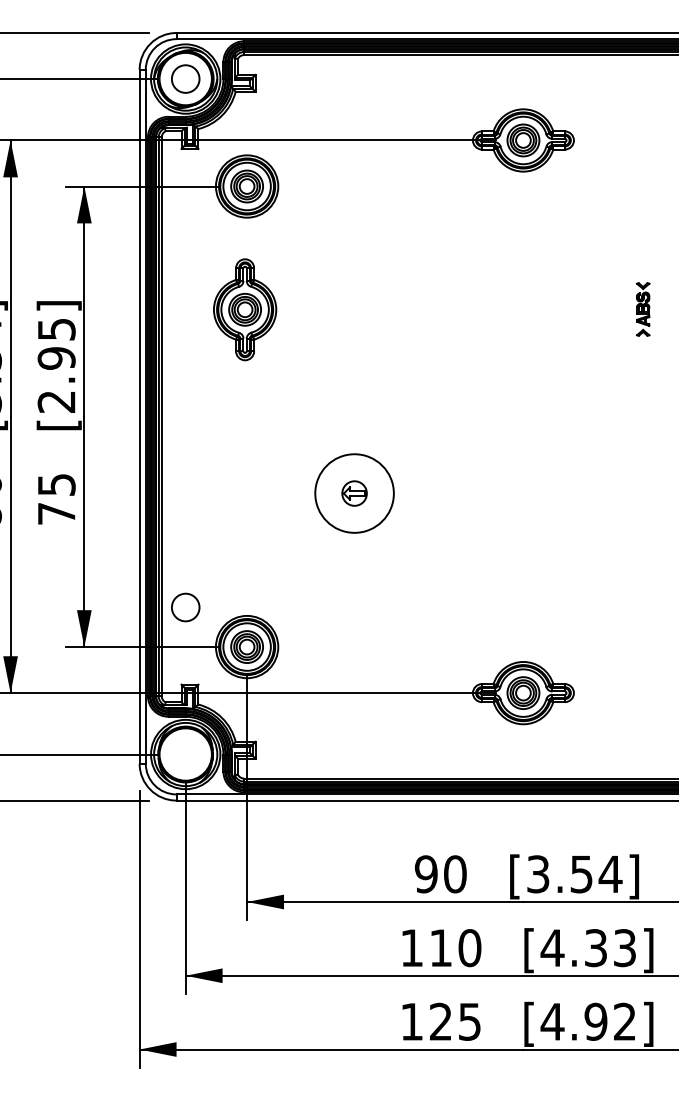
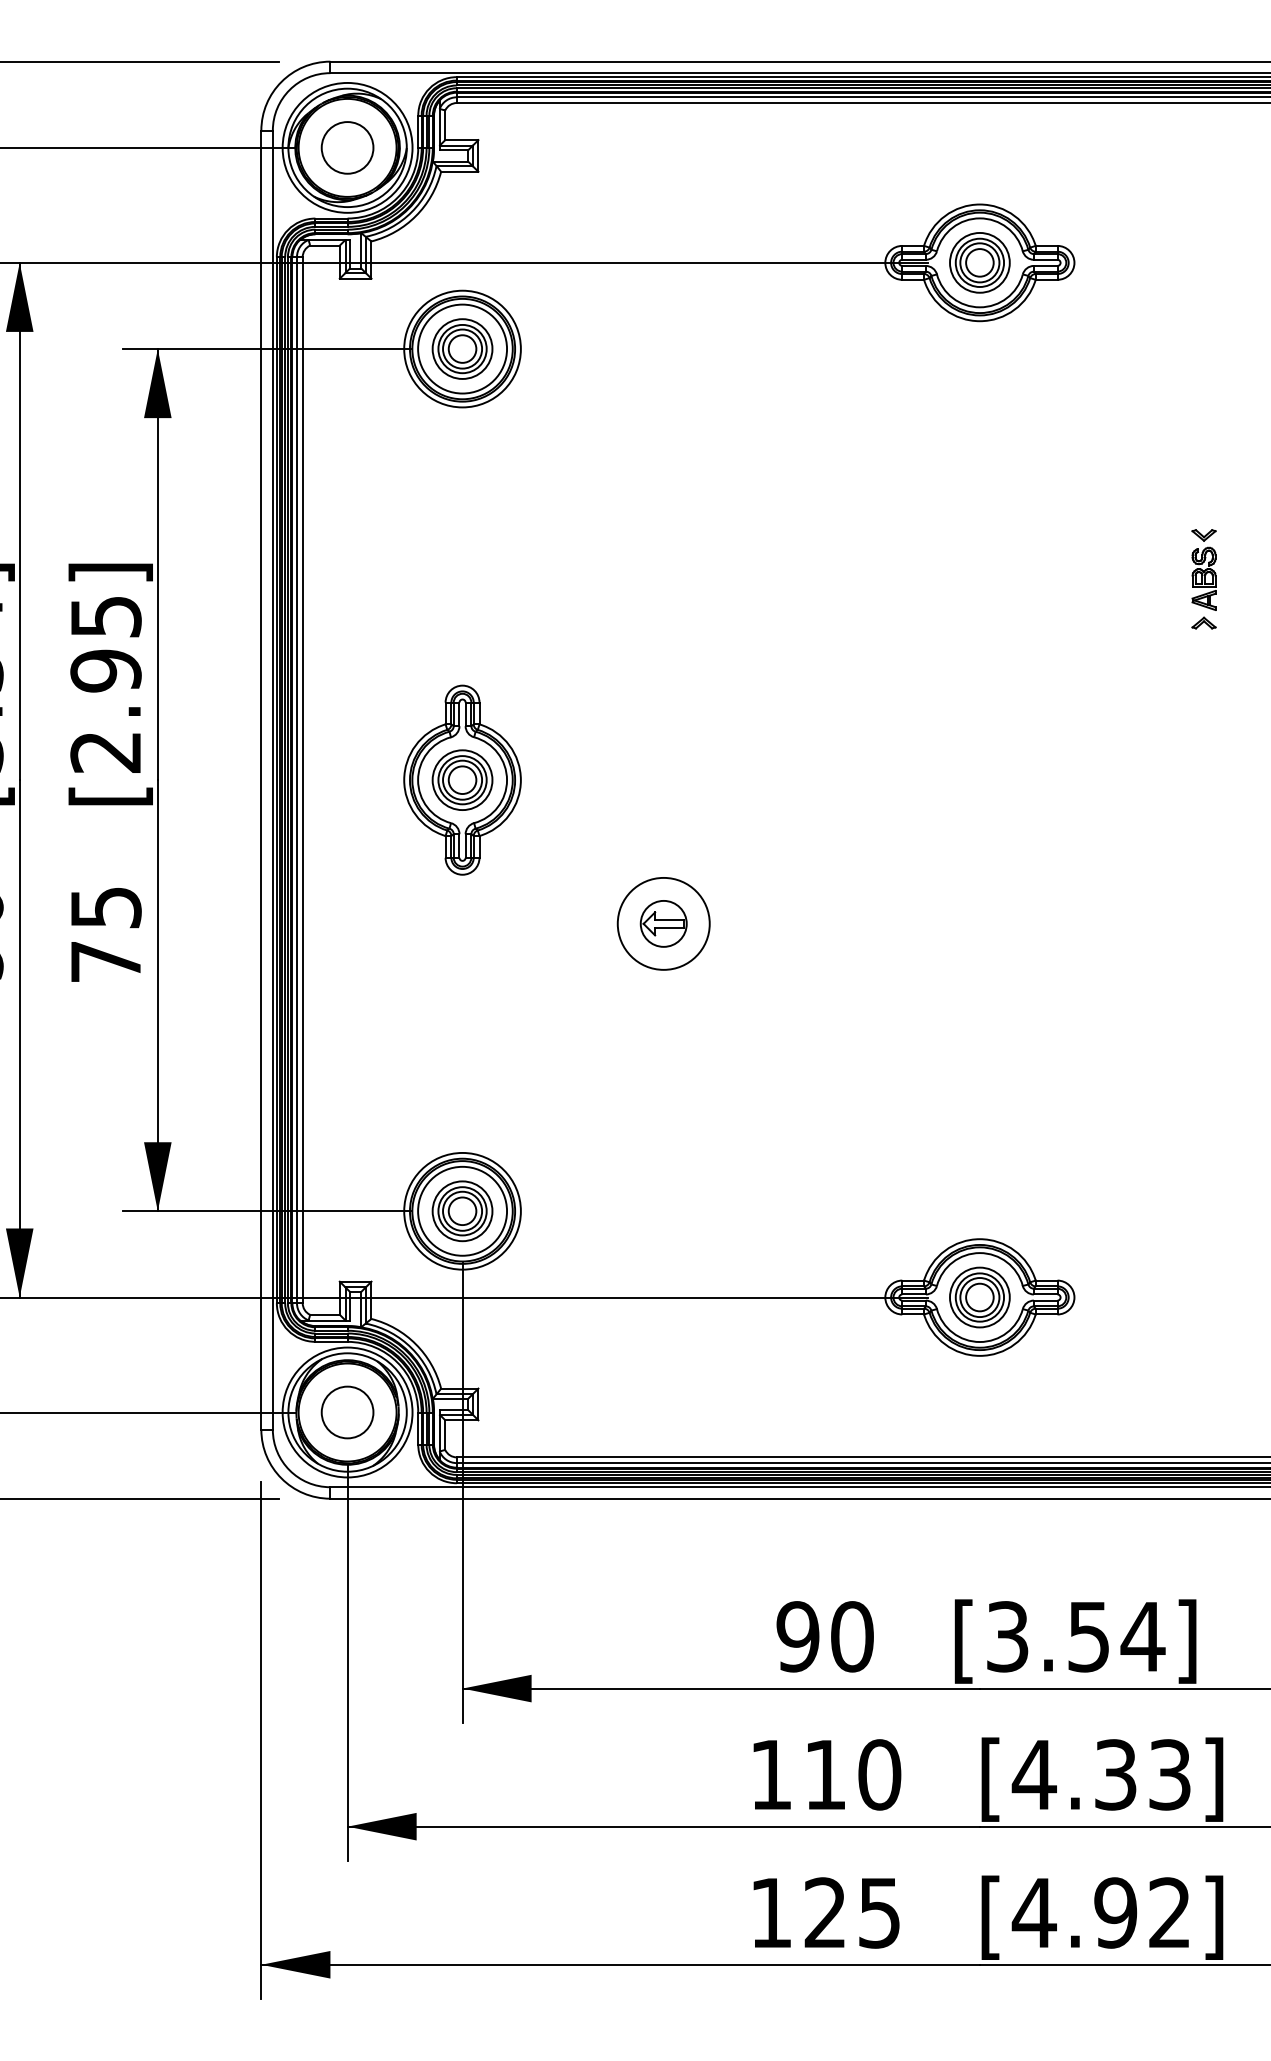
part: (245, 309) -> (463, 779), moved
circle: (354, 493) -> (663, 923), size x0.62
circle: (185, 607) -> (347, 1412), moved

